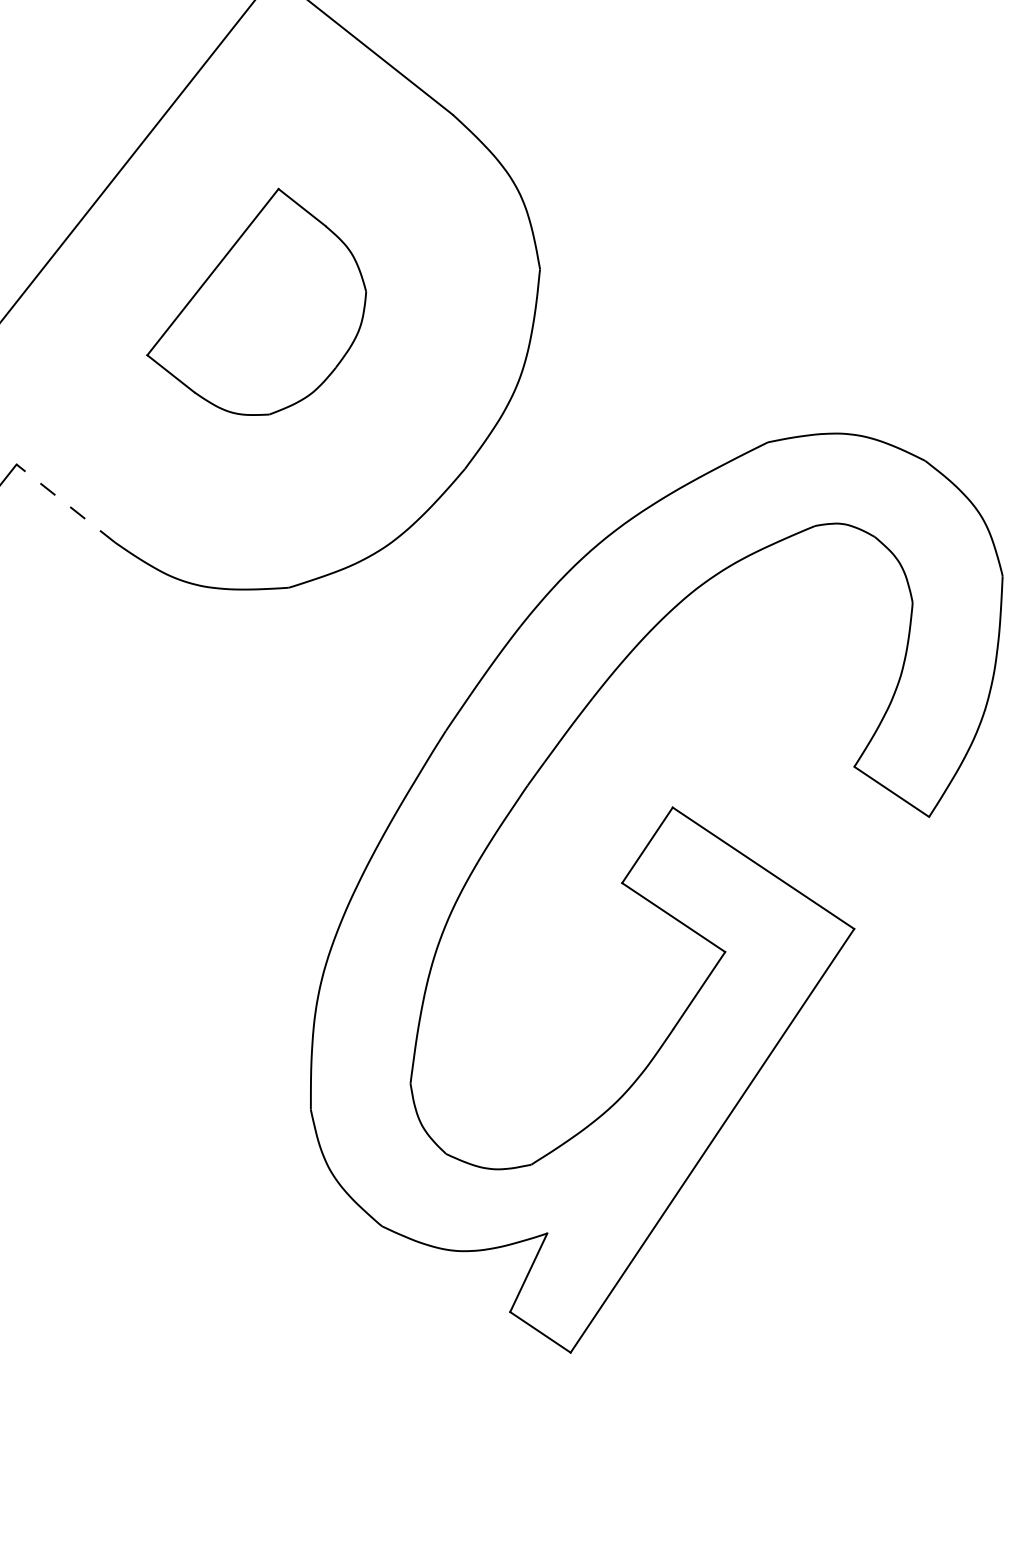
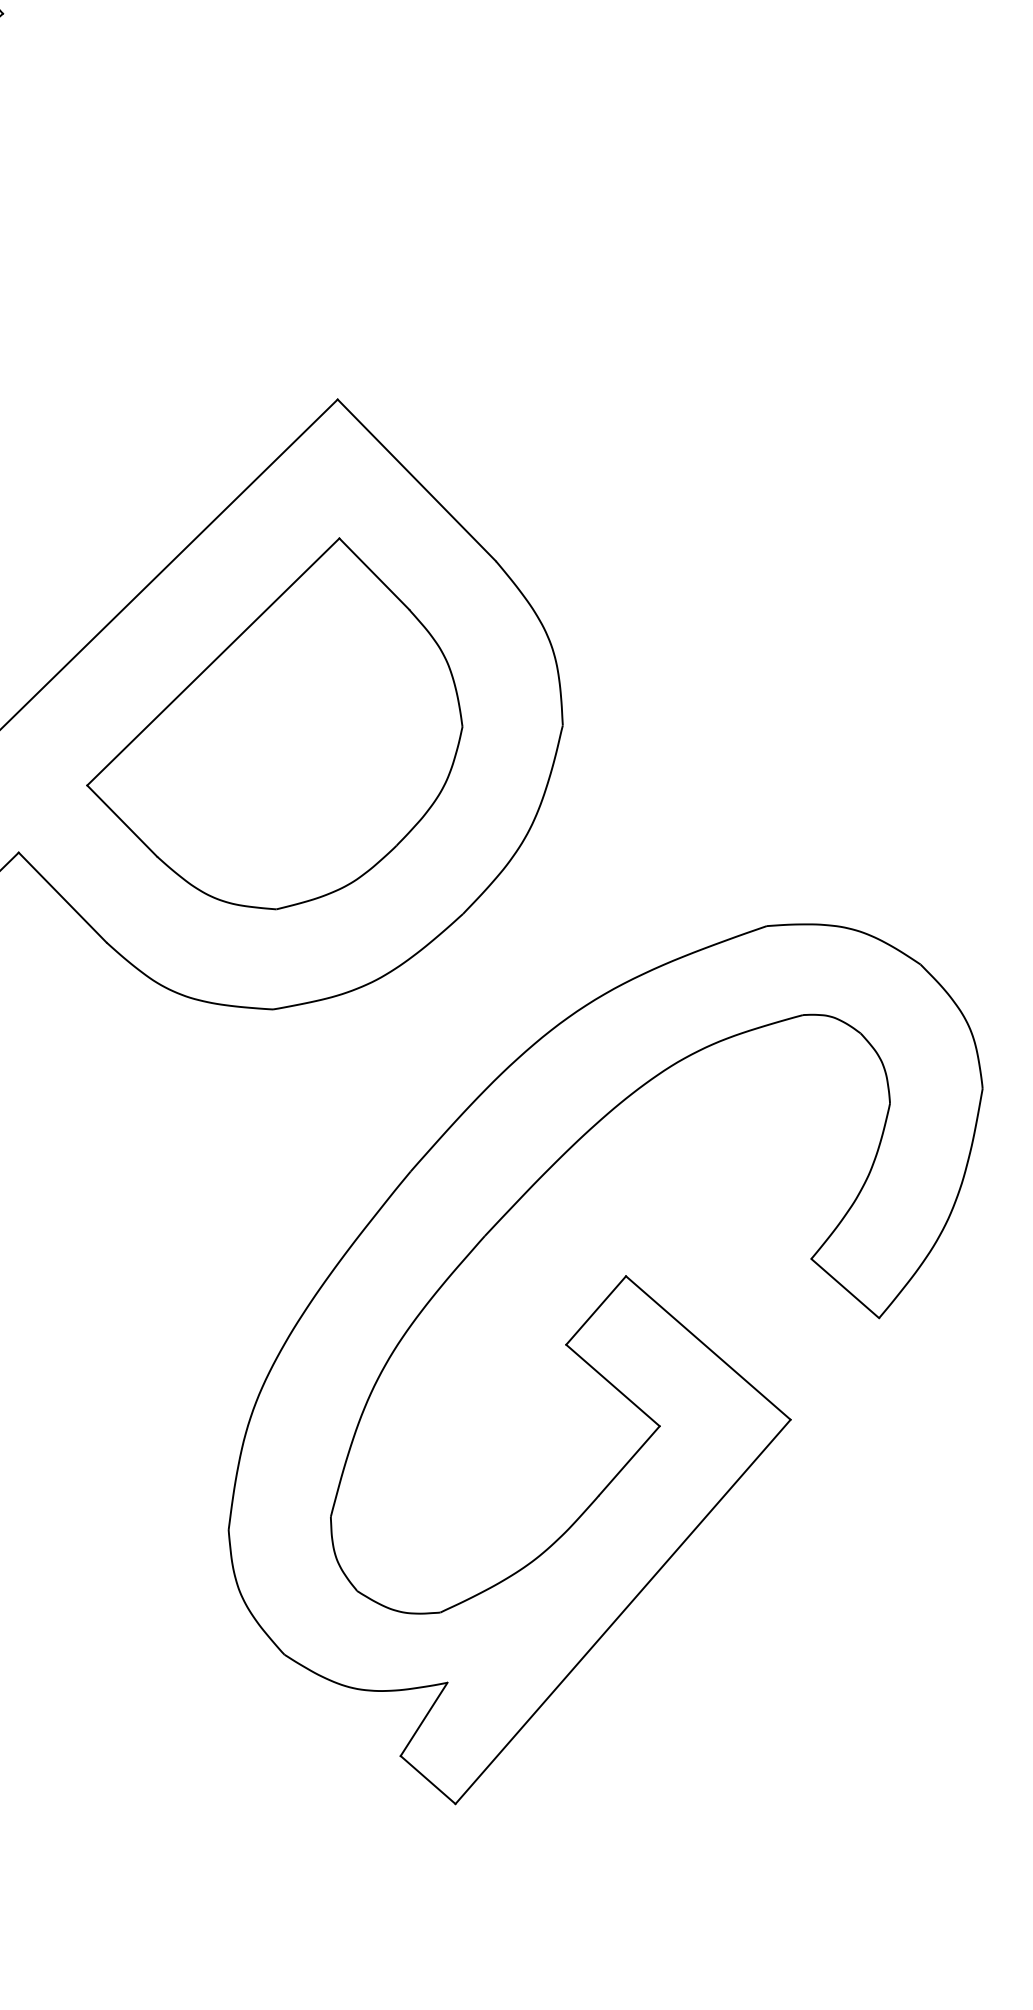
part: (253, 303) -> (274, 723), size x1.67
line: (65, 503) -> (62, 897), dashed -> solid

